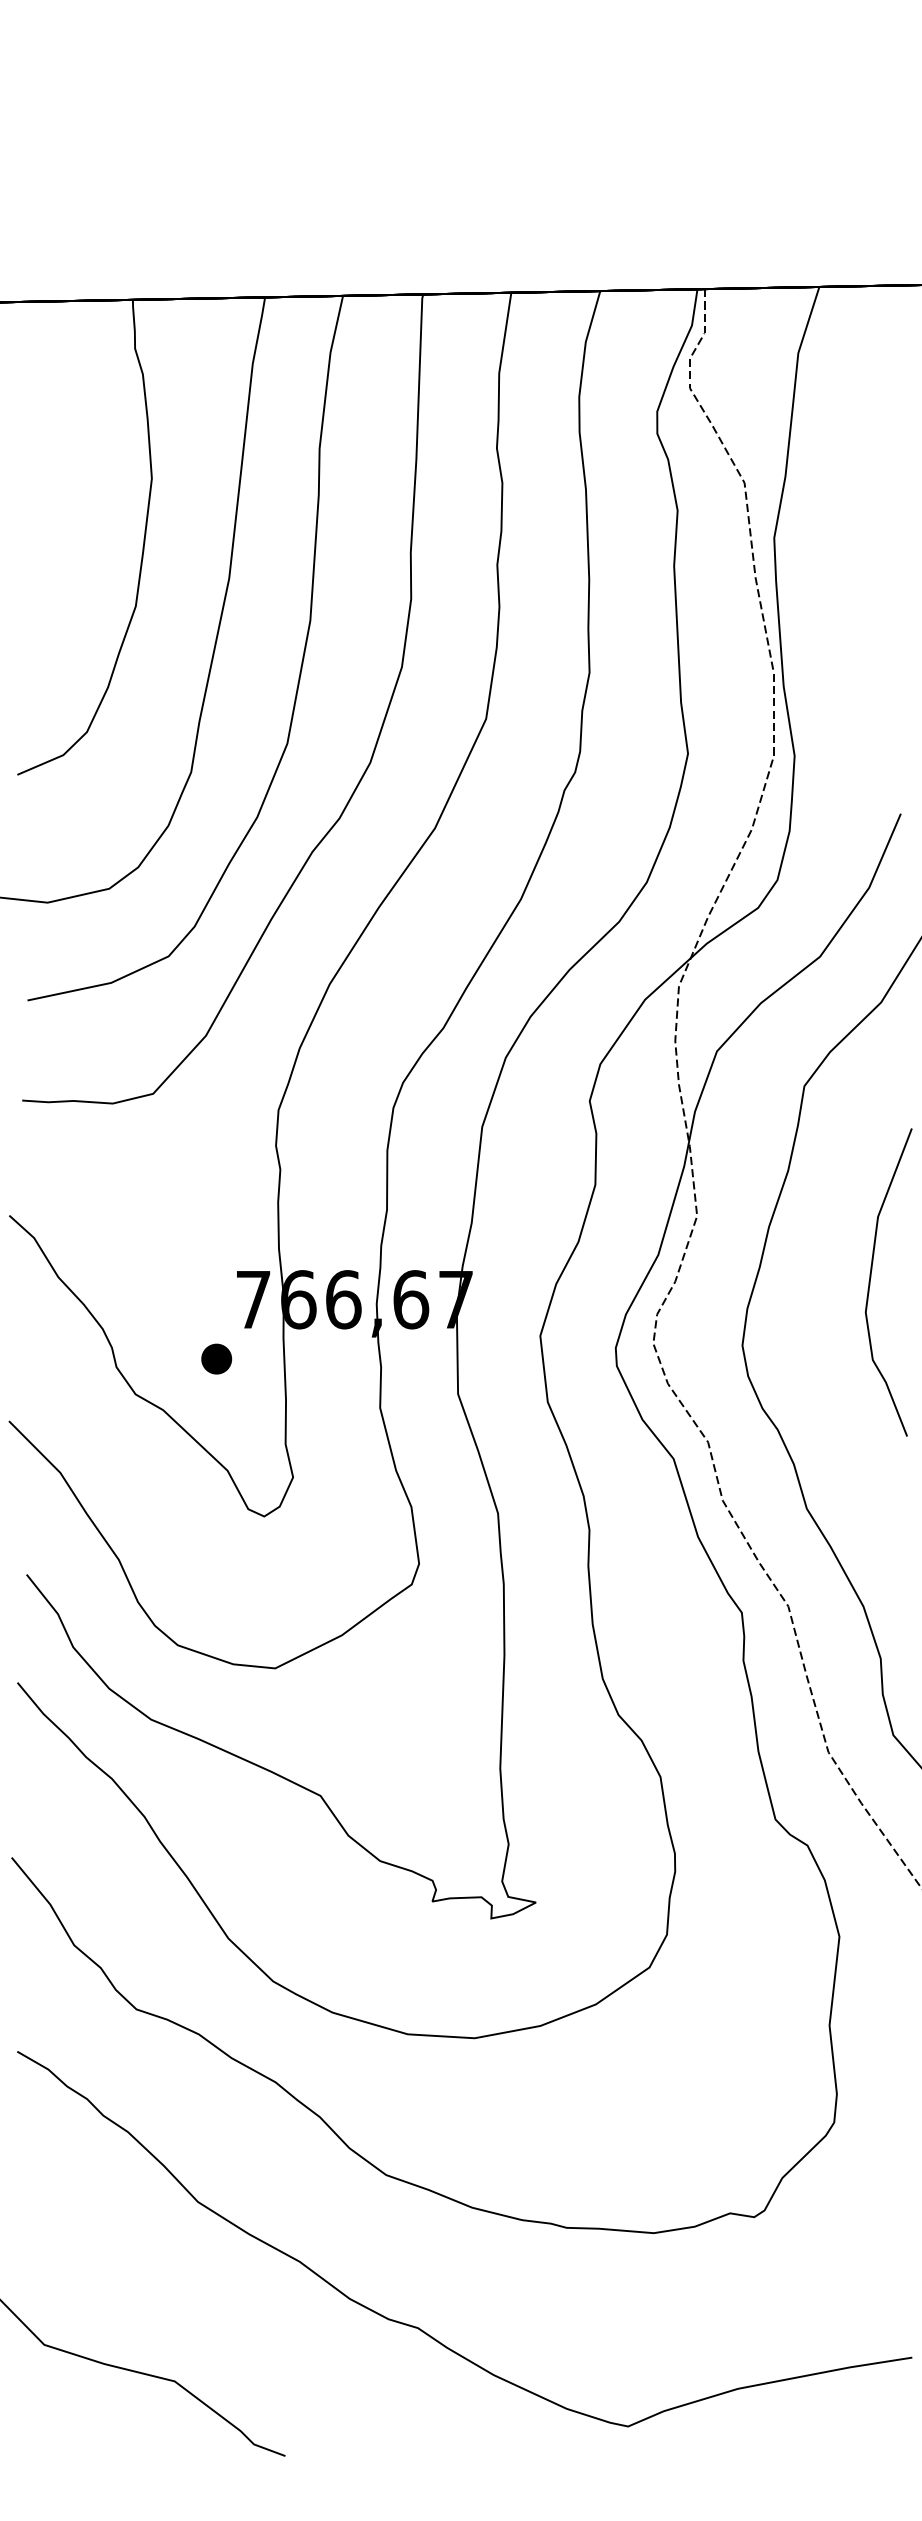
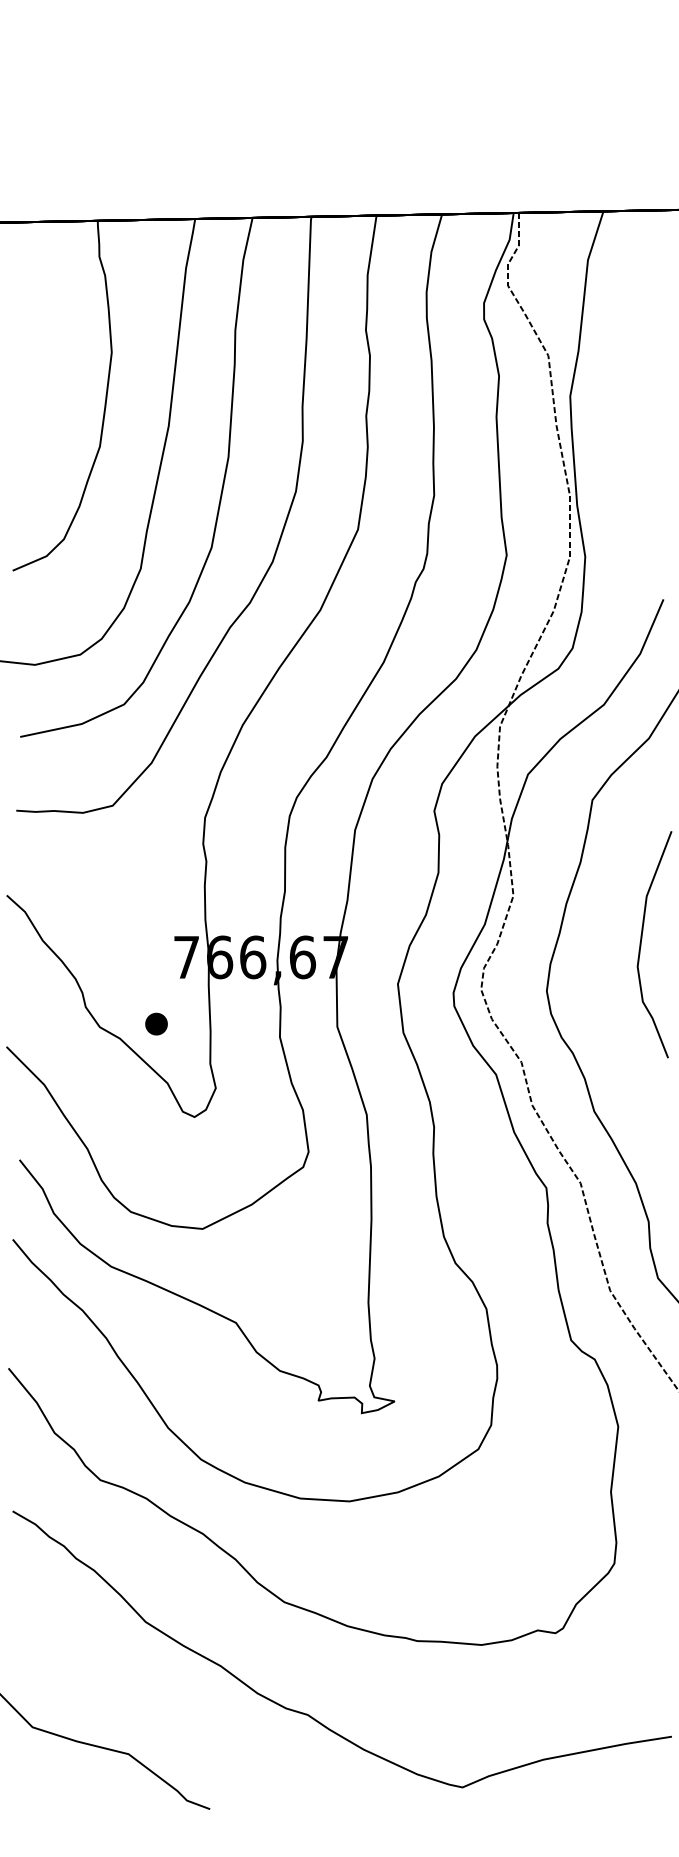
part: (216, 1358) -> (156, 1023), moved

